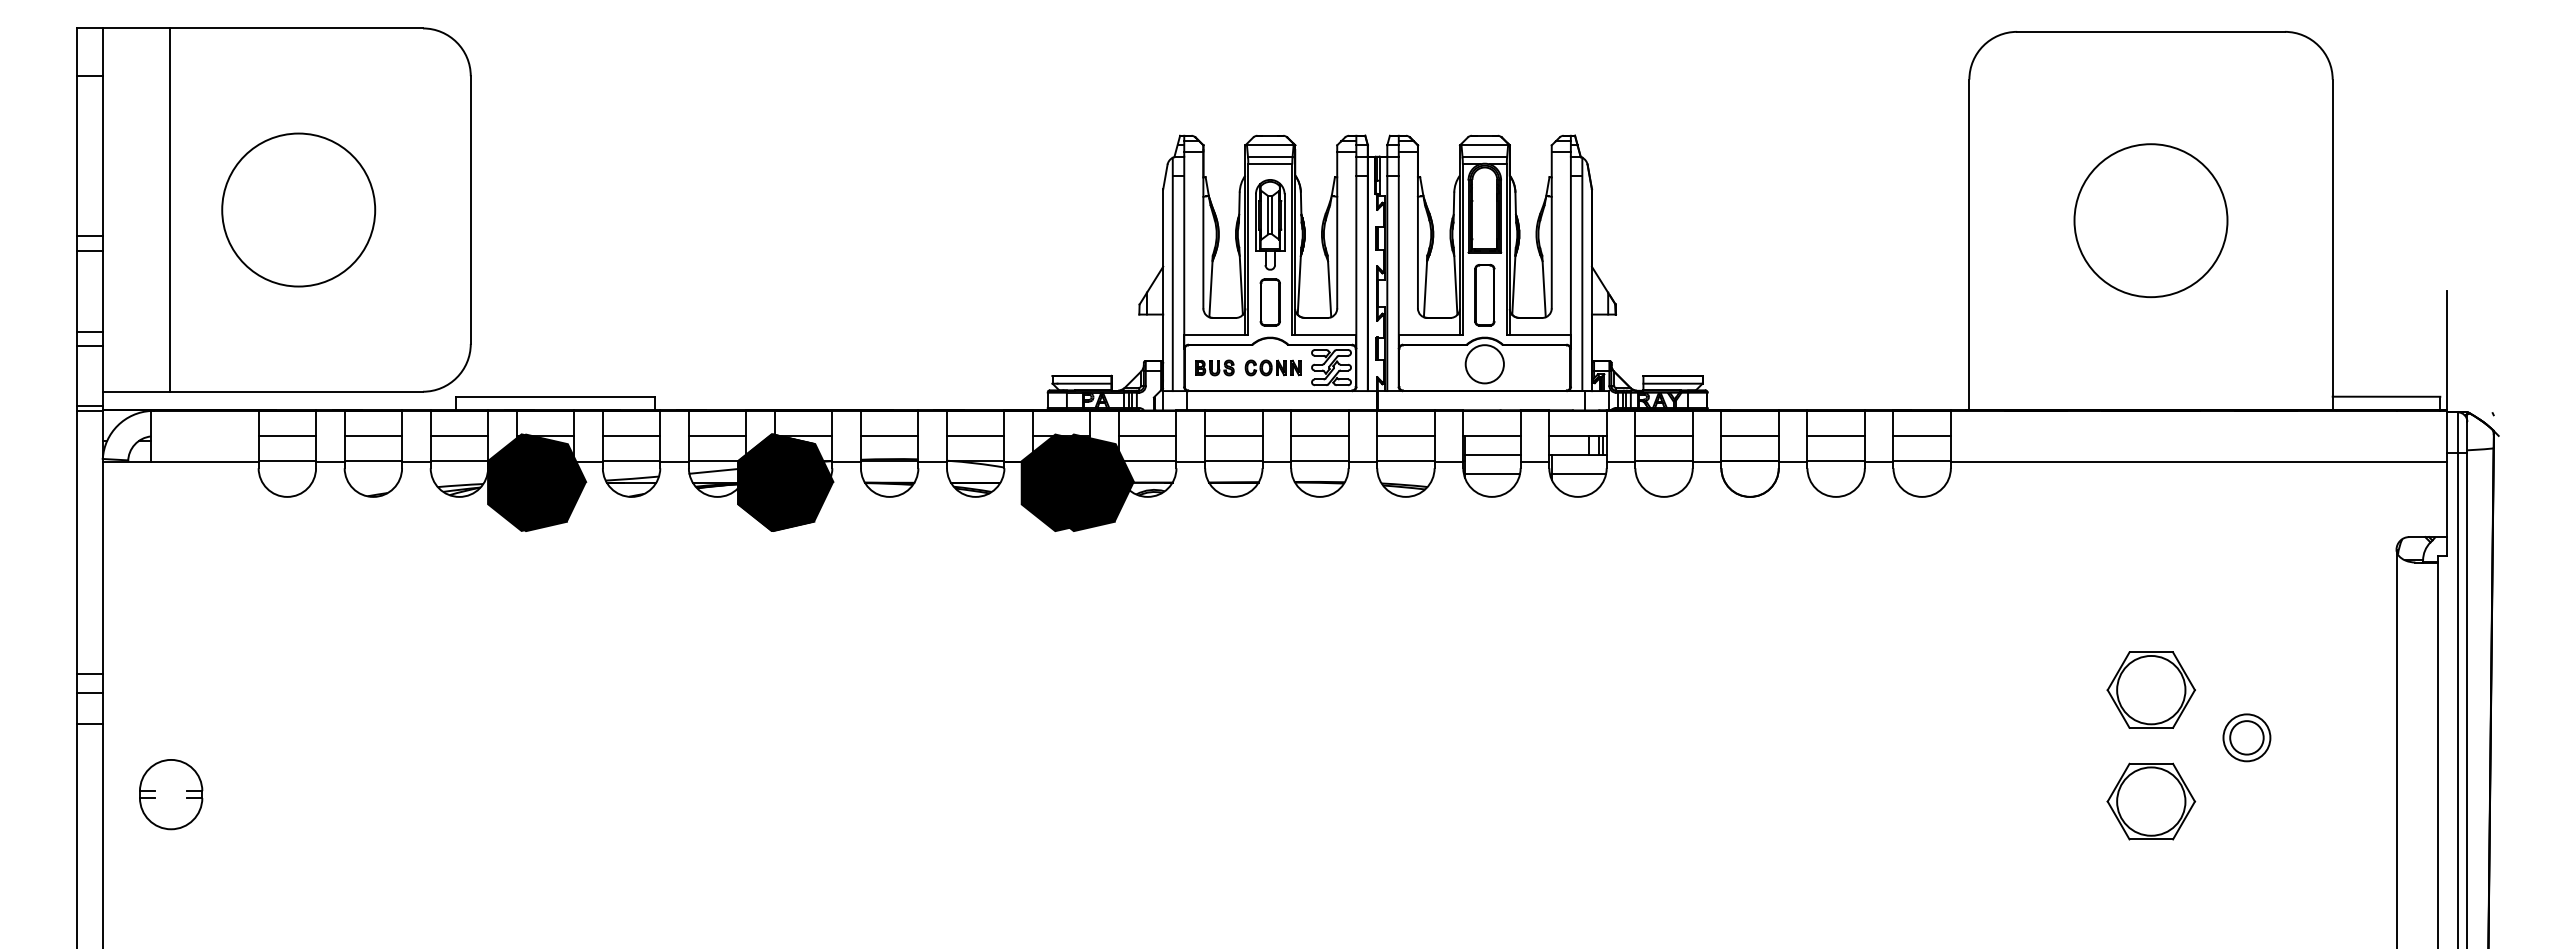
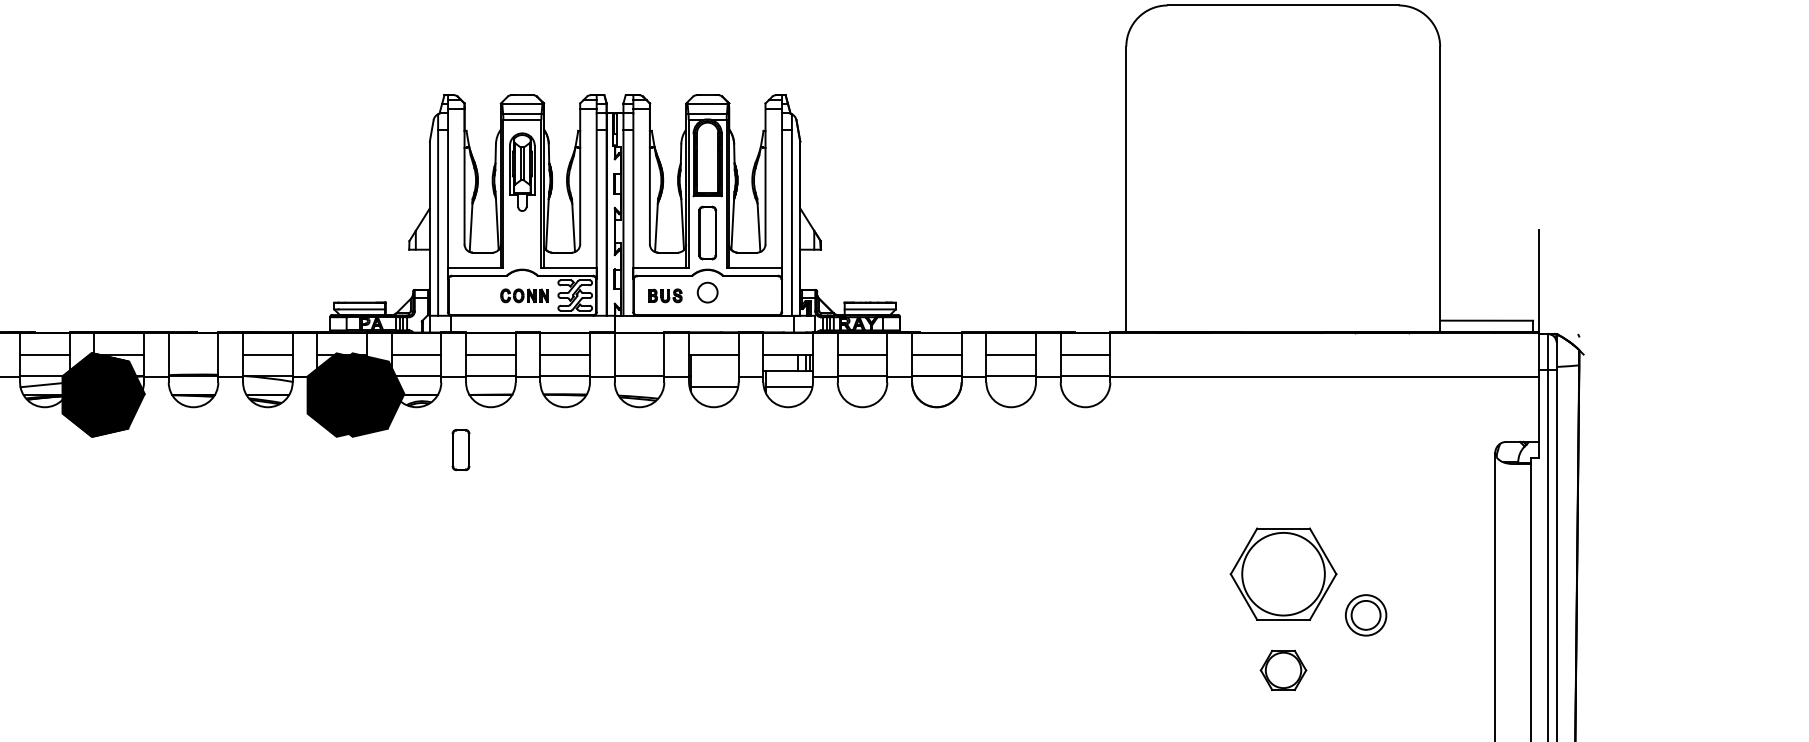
circle: (2150, 220) -> (1282, 168), removed
part: (1269, 302) -> (460, 450), moved
circle: (1484, 364) -> (707, 292), size x0.6
part: (1214, 367) -> (665, 295), moved
line: (889, 436) -> (193, 355), removed
line: (1405, 436) -> (639, 355), removed
line: (1492, 455) -> (714, 371), removed
part: (2150, 689) -> (1282, 573), size x1.4
part: (2151, 801) -> (1283, 670), size x0.6

